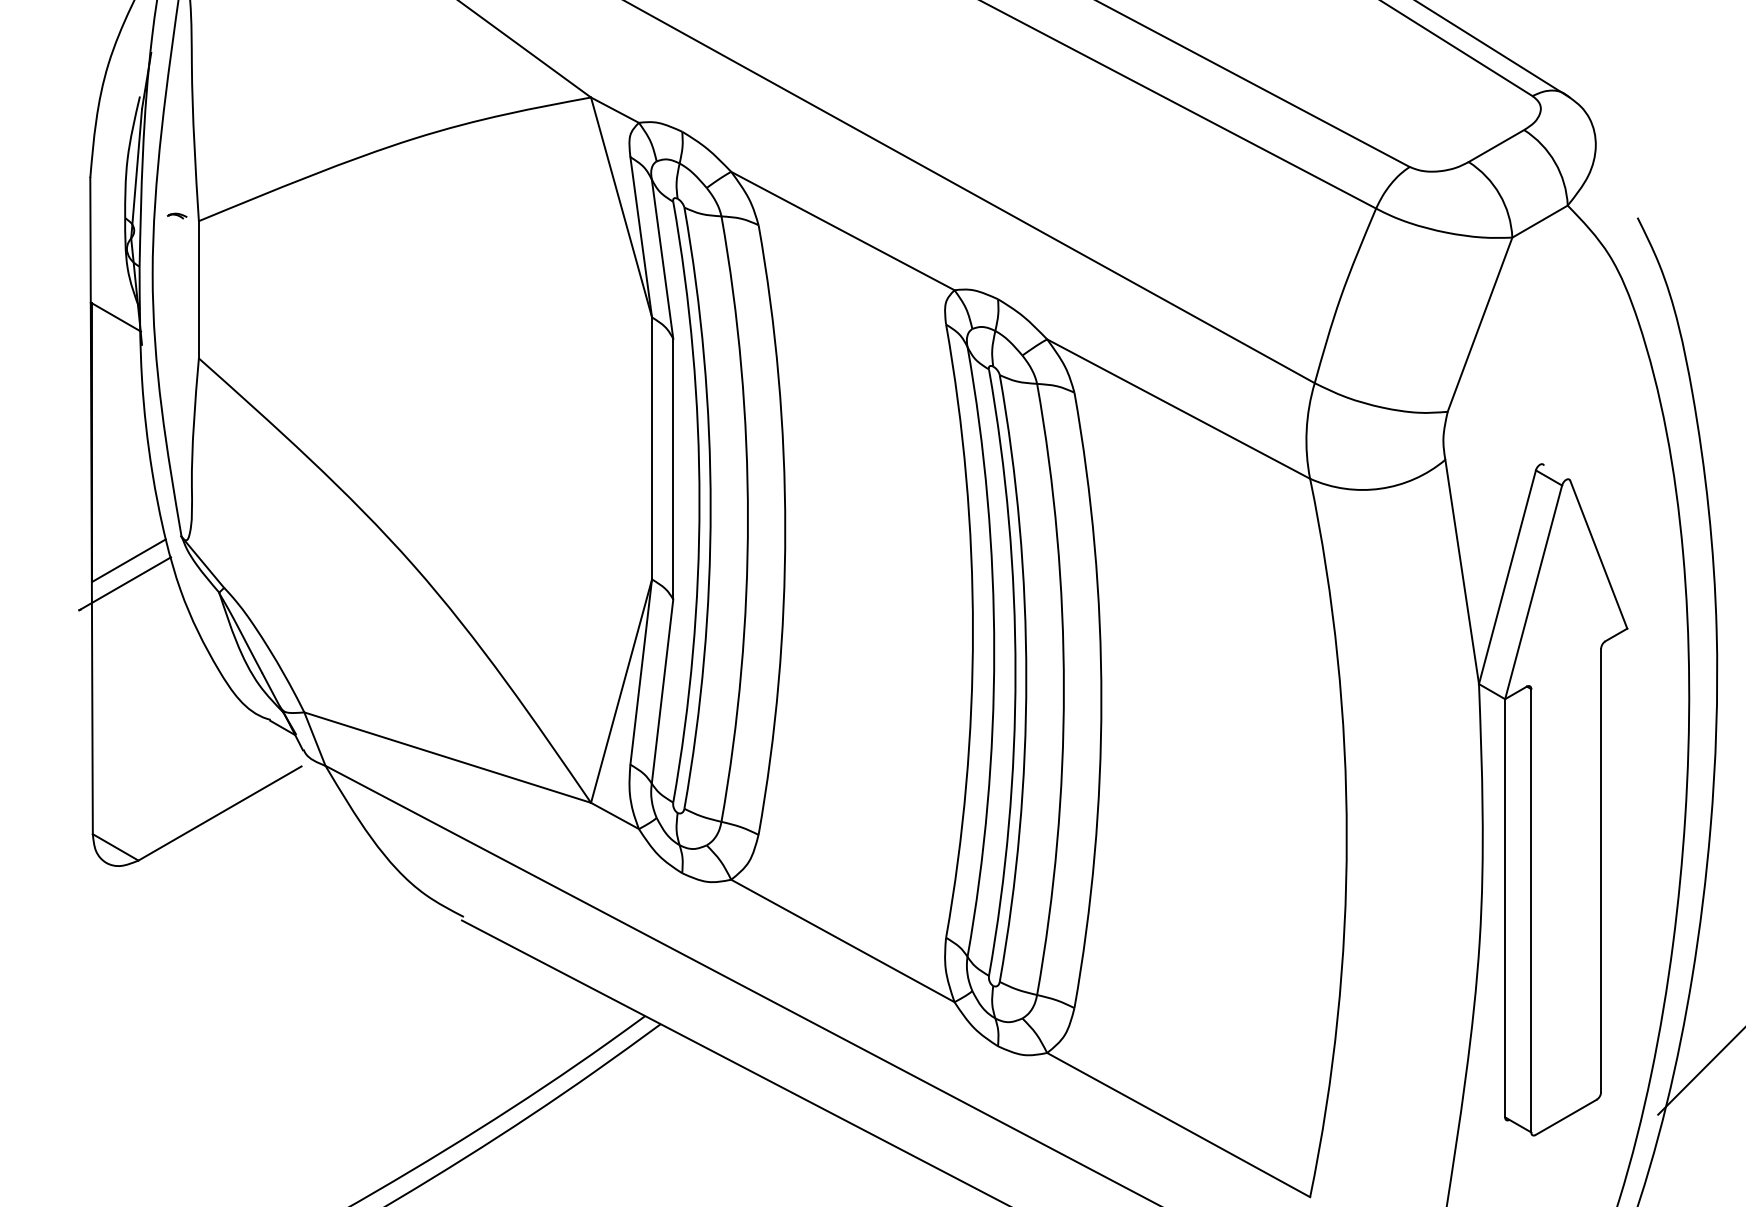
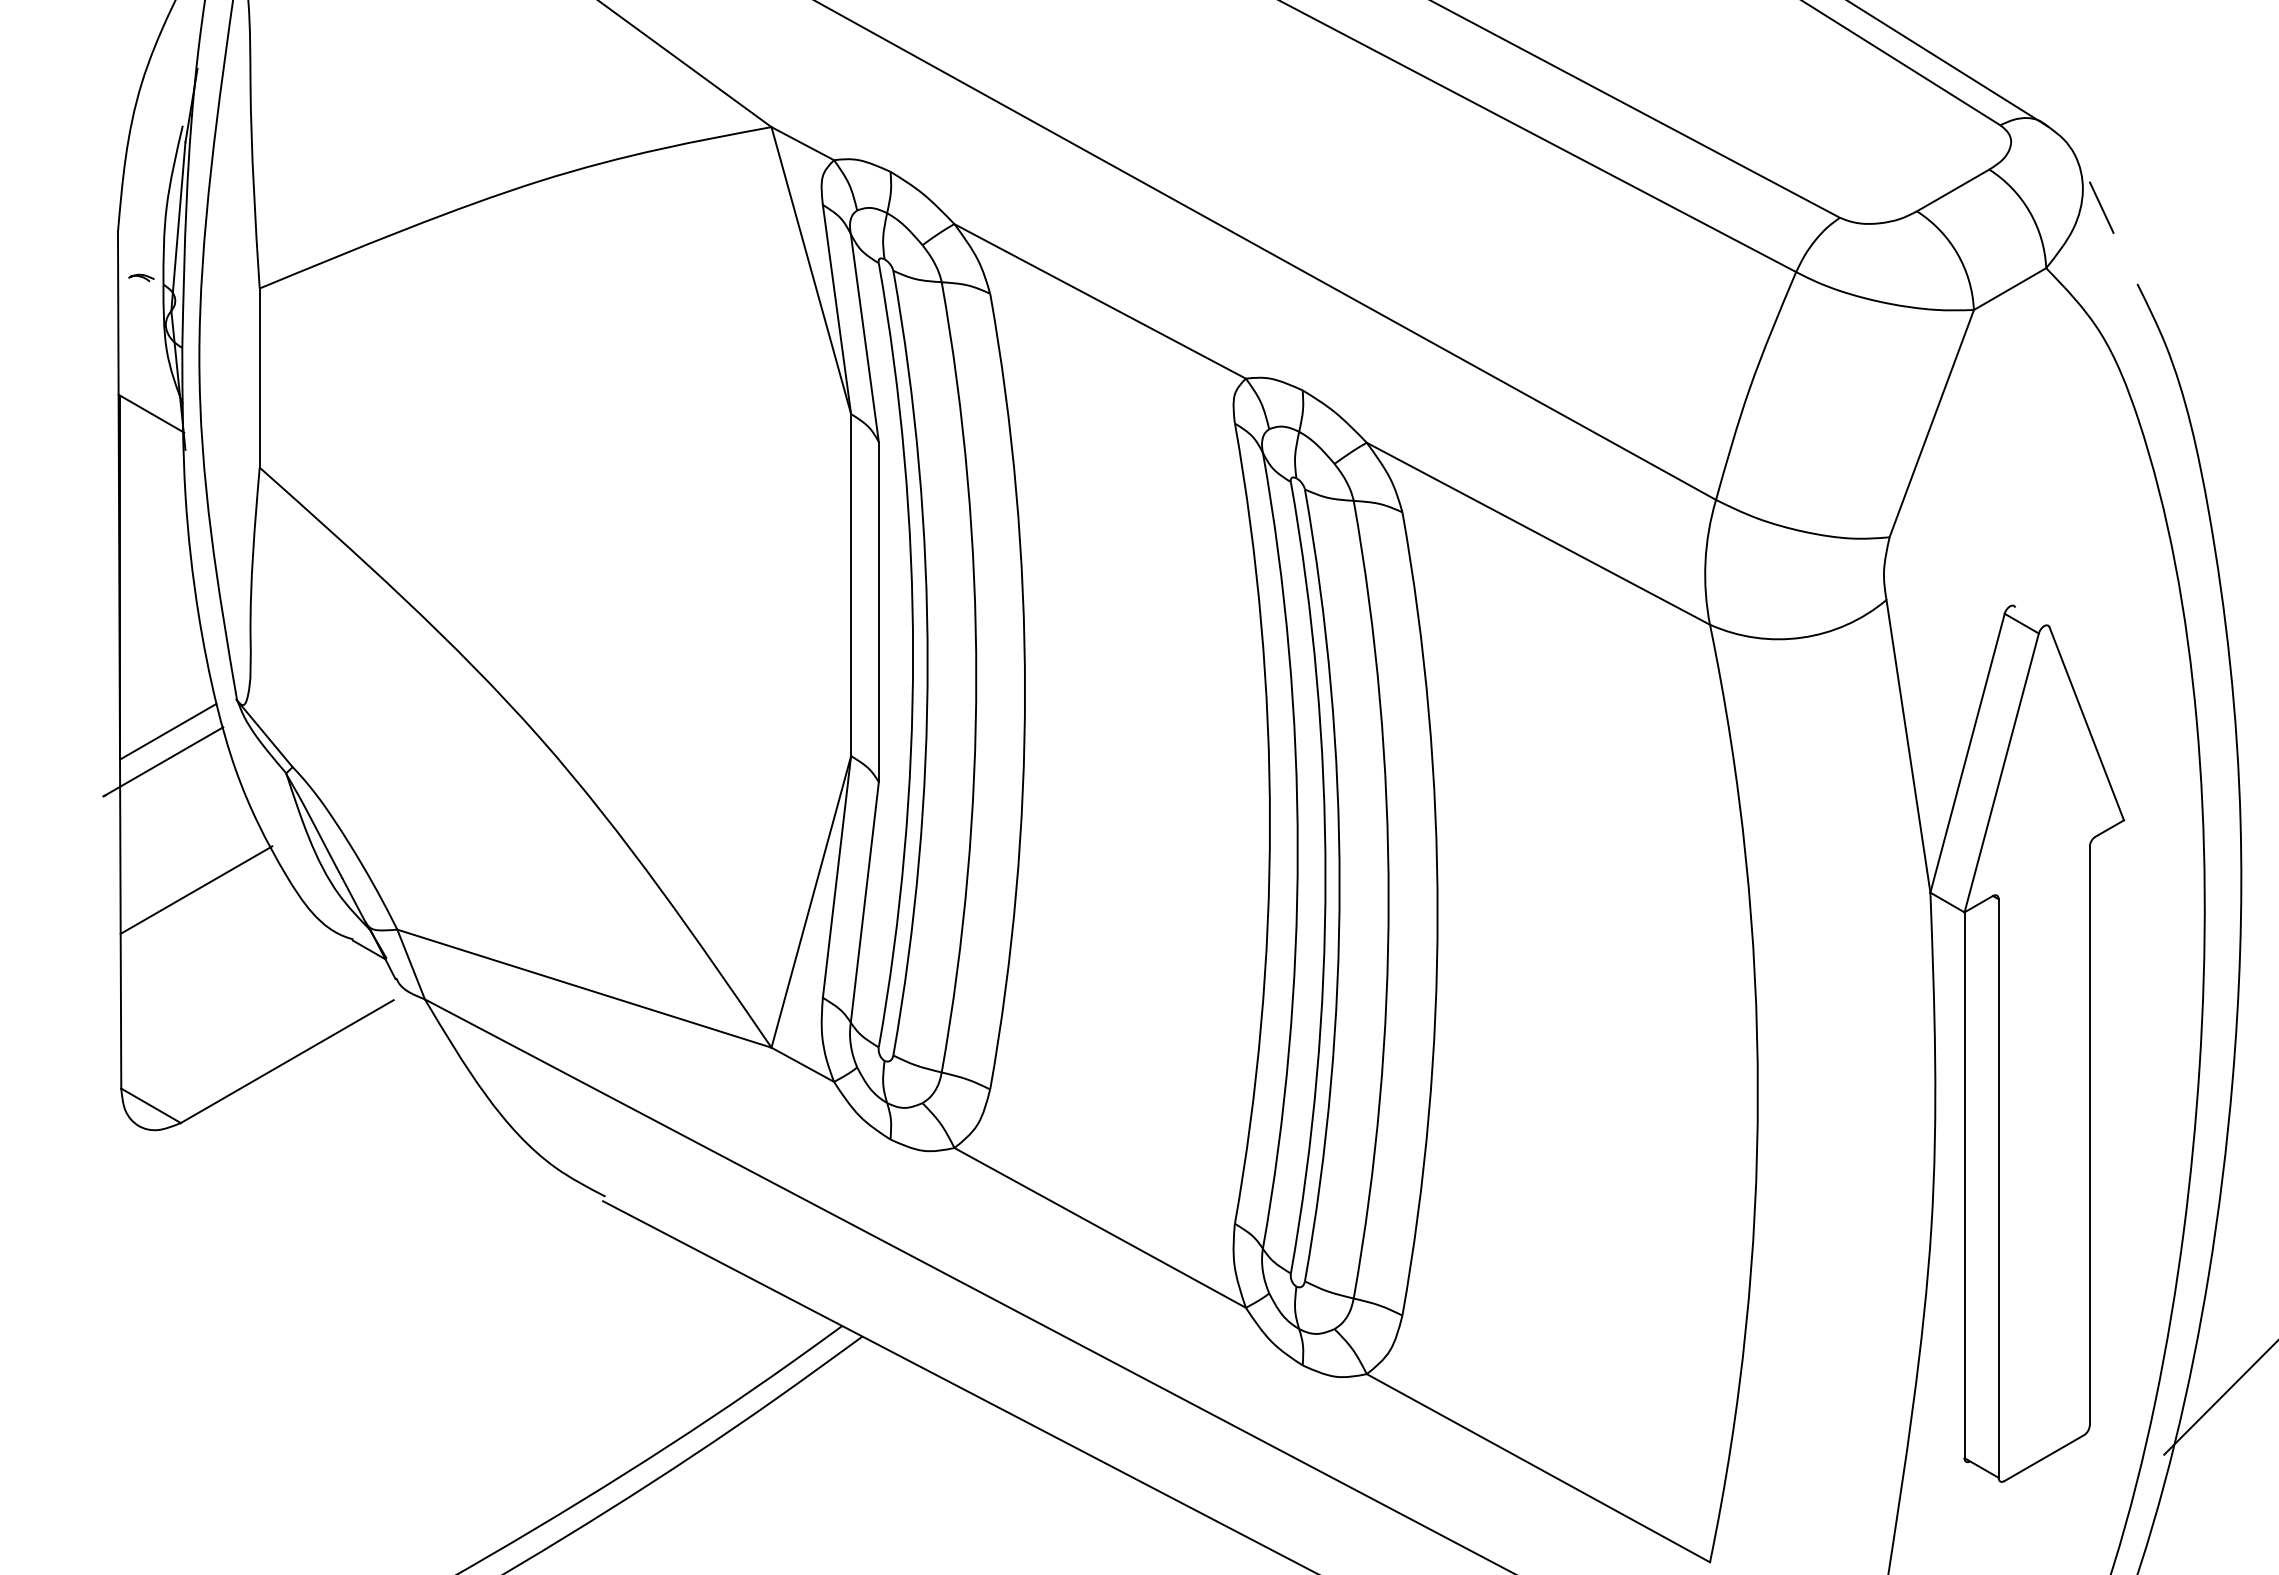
line: (1610, 159) -> (2101, 207), added
part: (177, 215) -> (141, 277), moved
line: (150, 681) -> (196, 889), added

